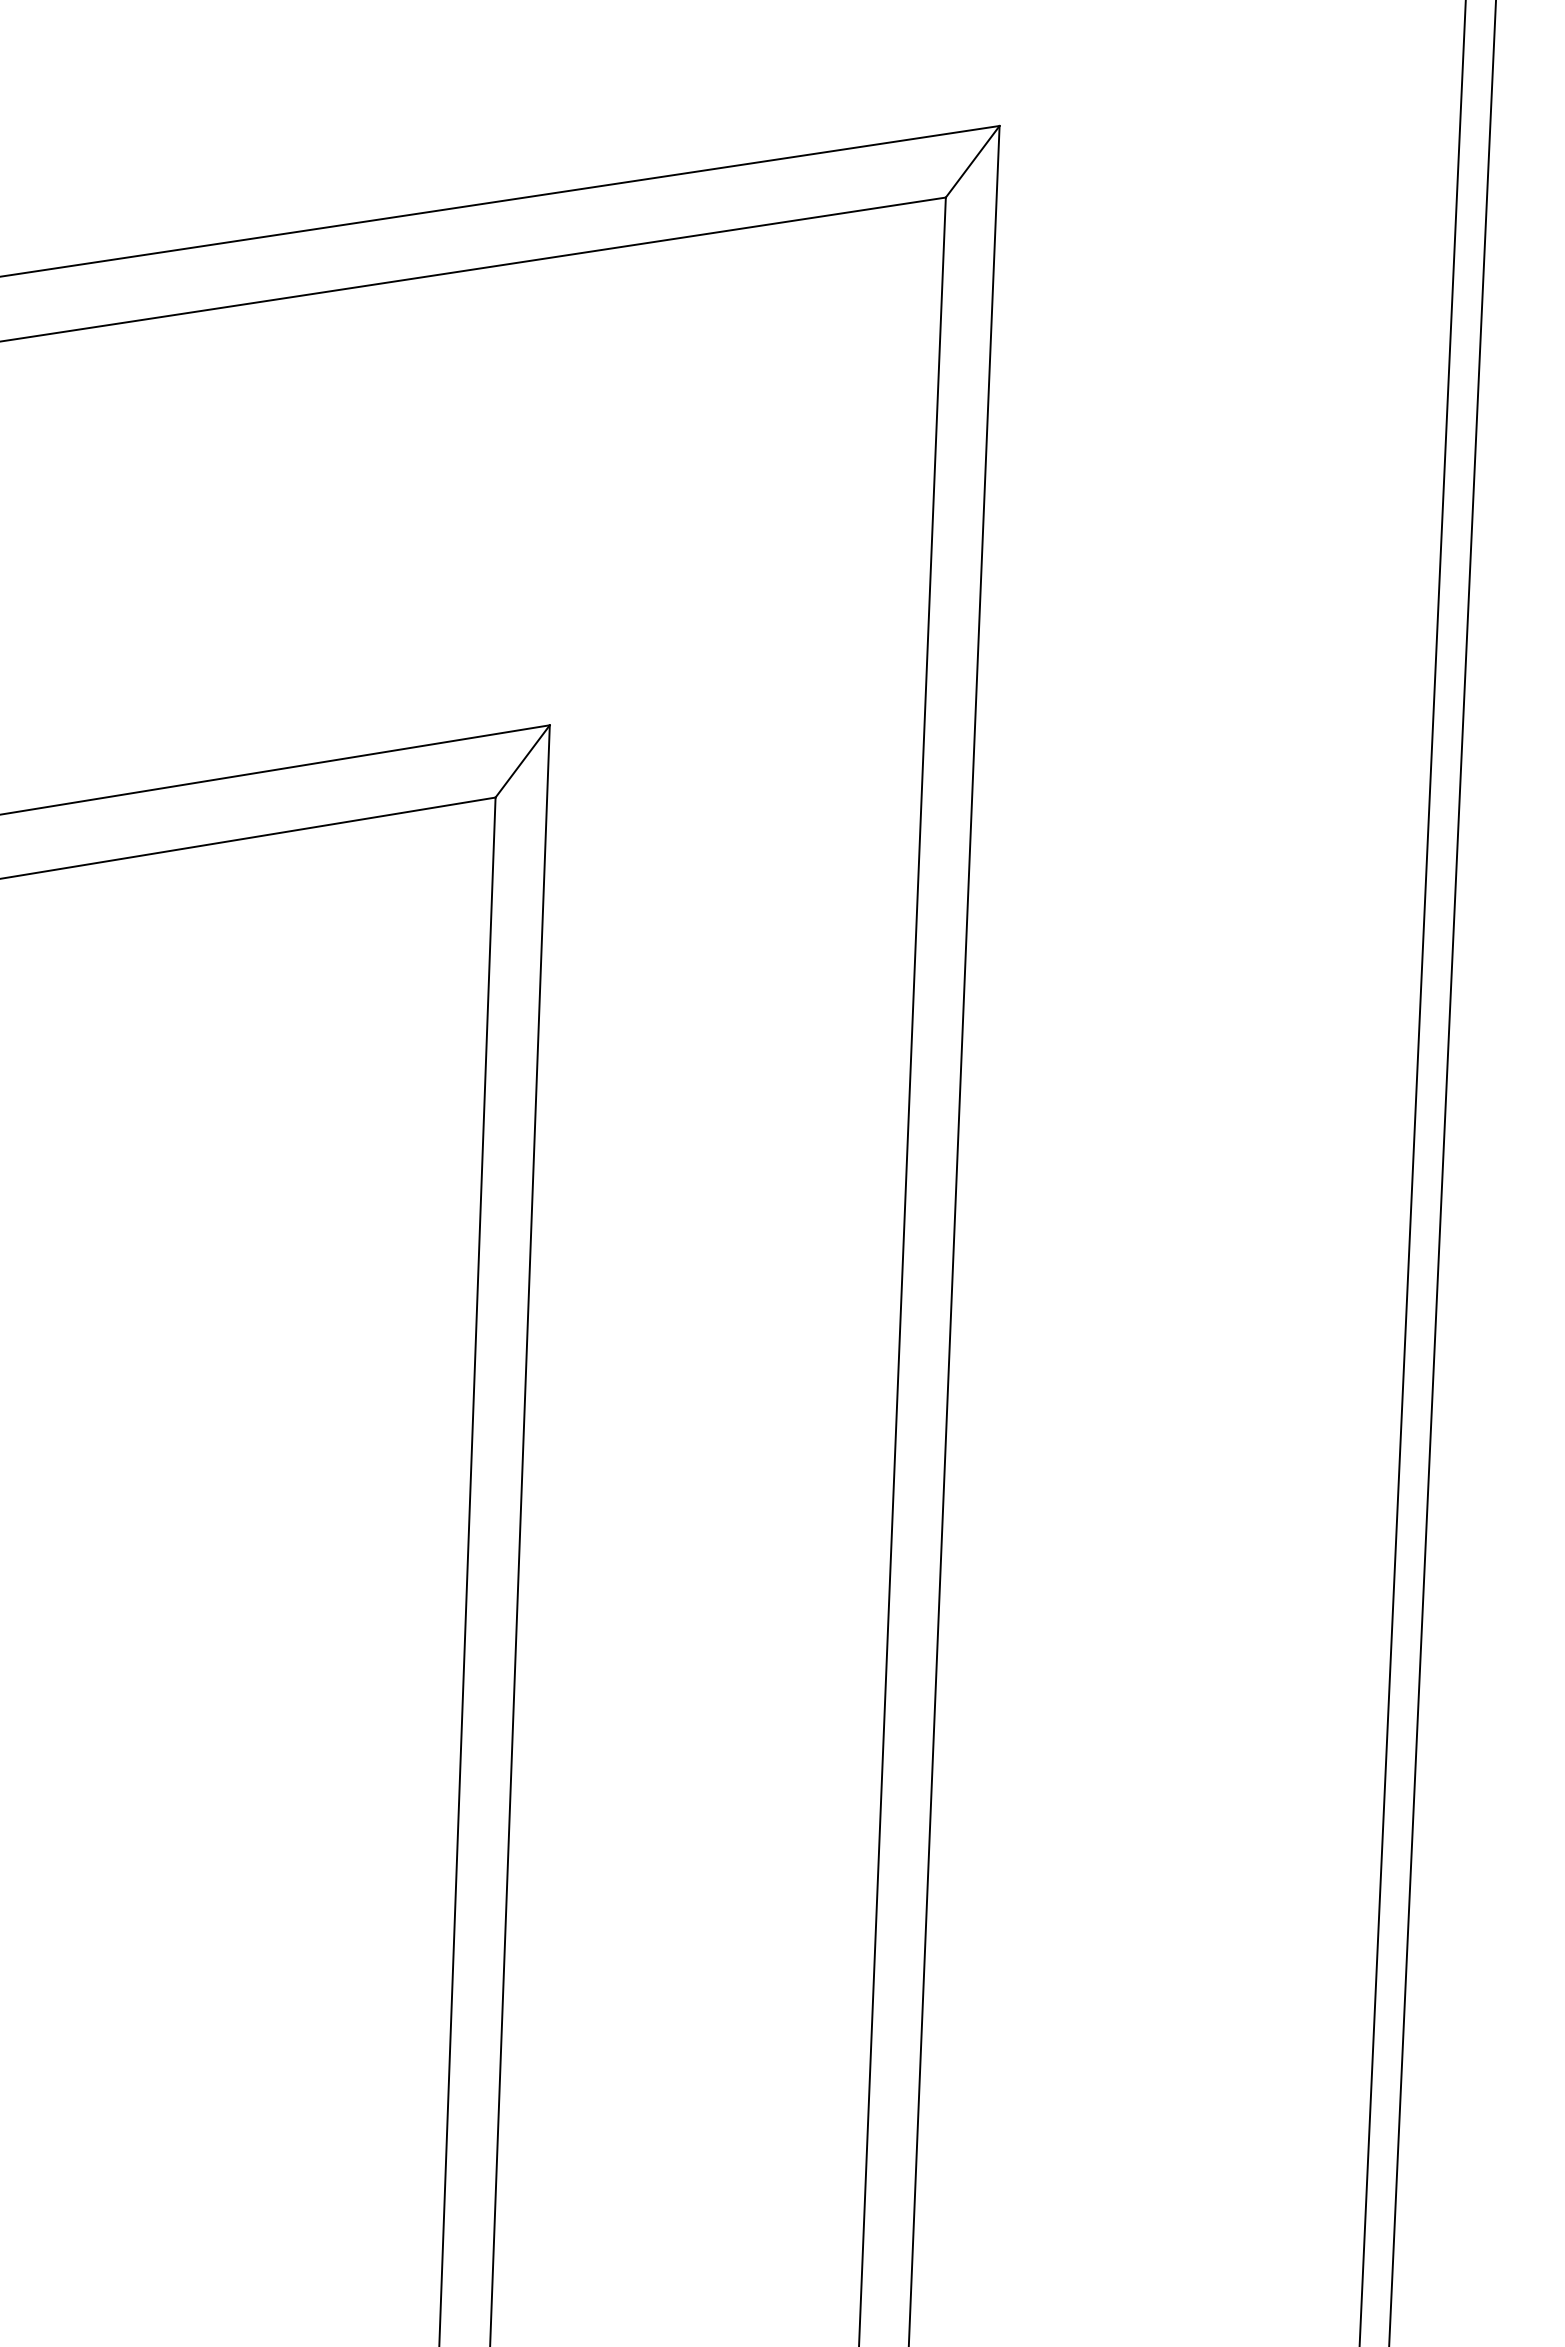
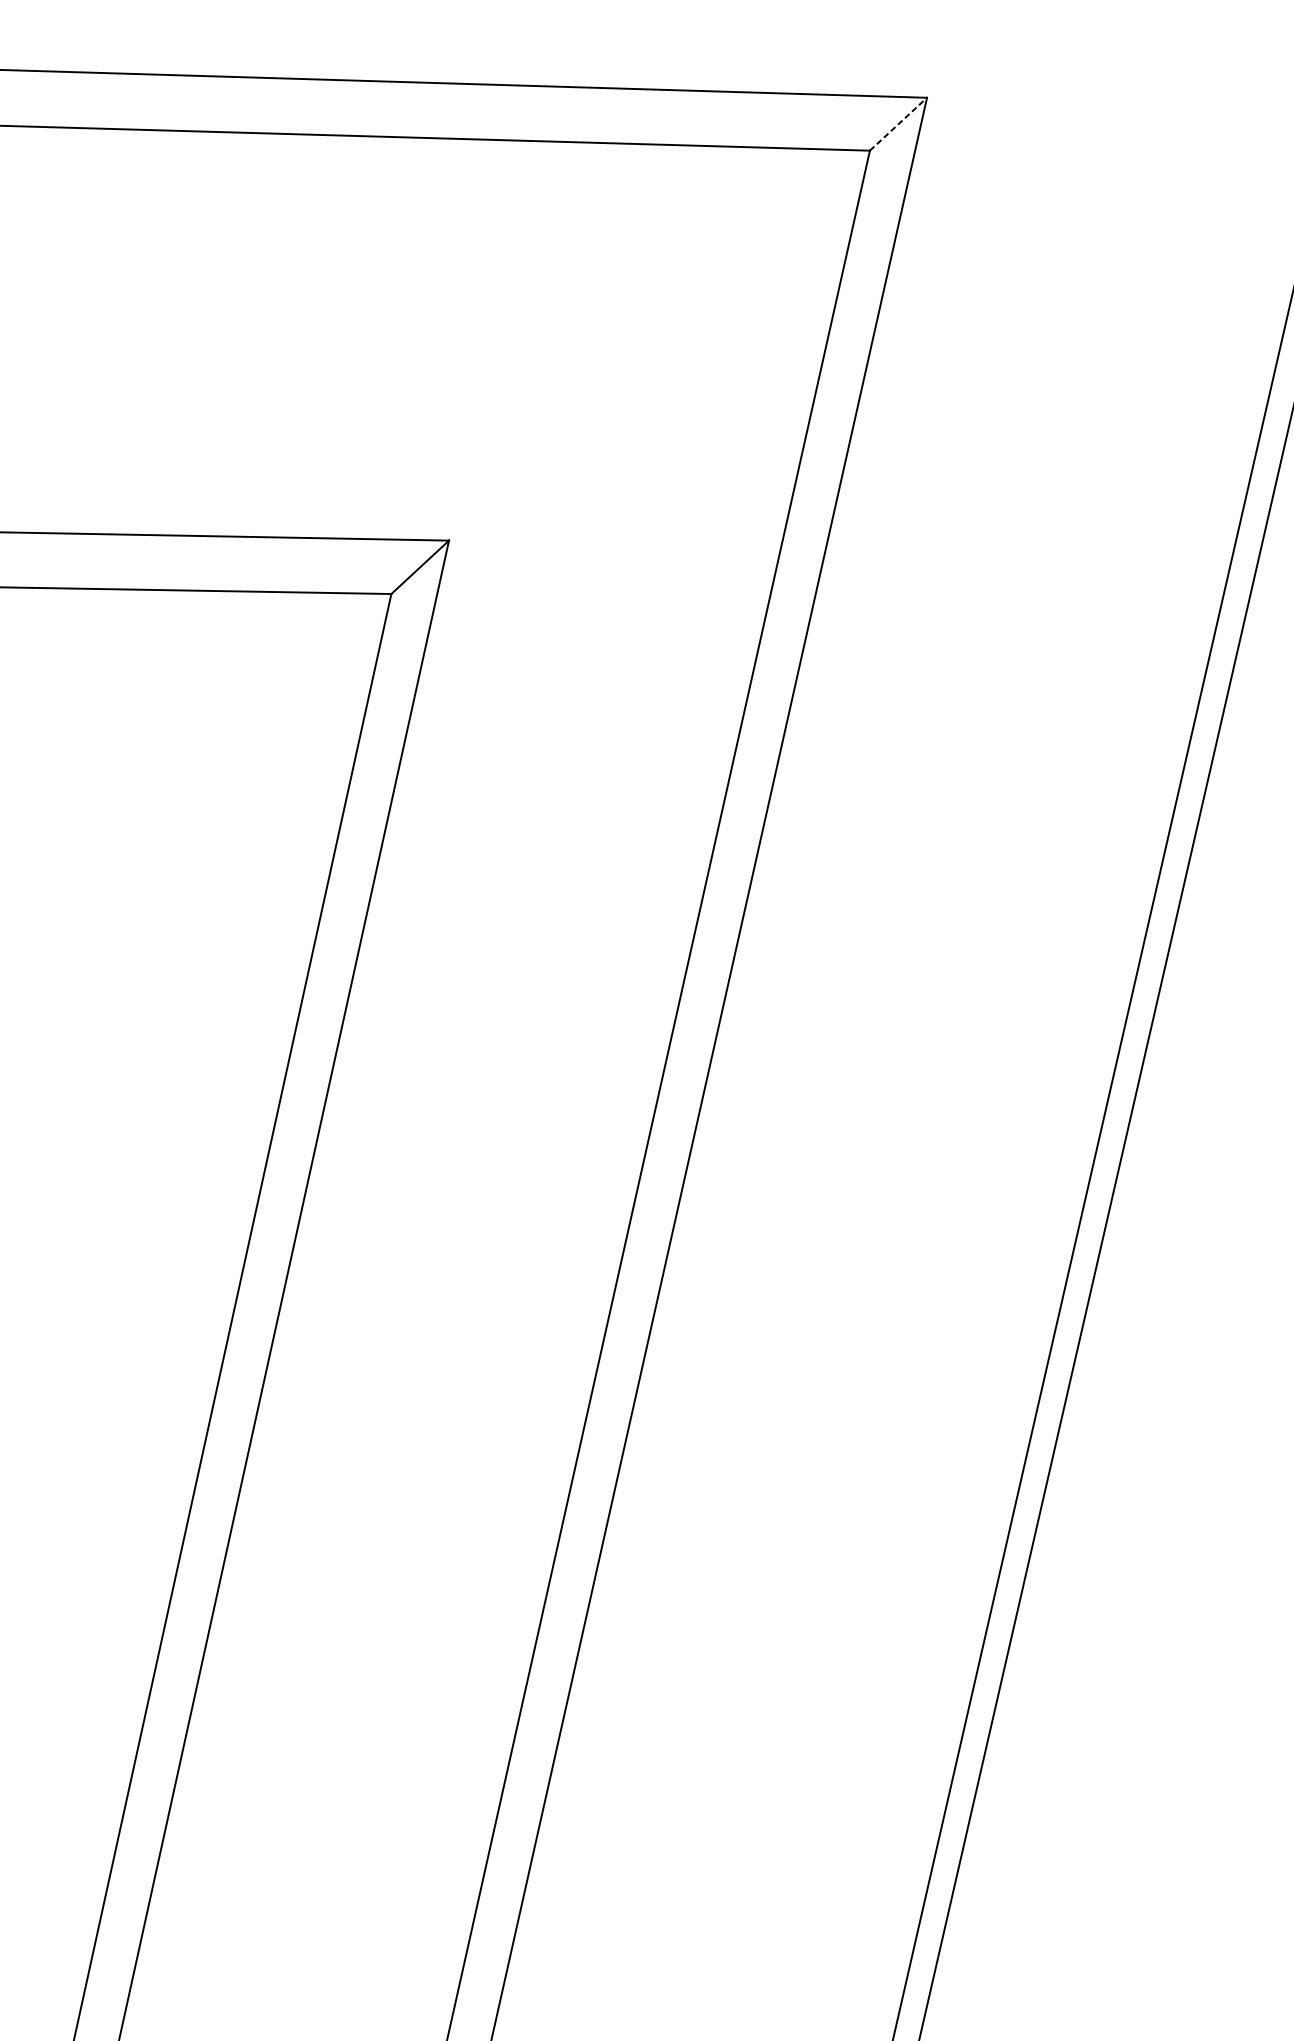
line: (972, 161) -> (898, 123), solid -> dashed

